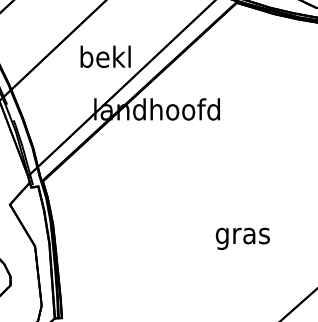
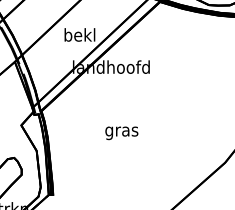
text: (242, 239) -> (121, 133), moved

